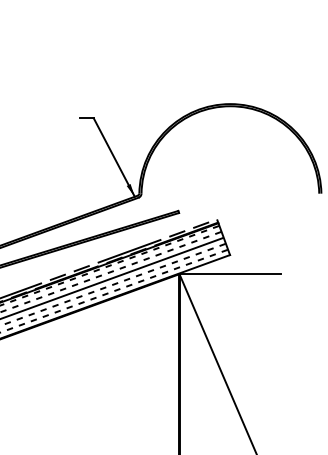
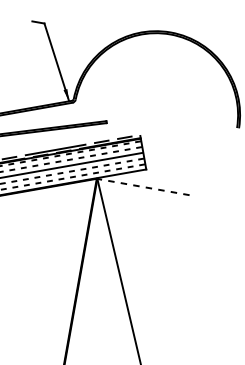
line: (230, 274) -> (143, 187), solid -> dashed

